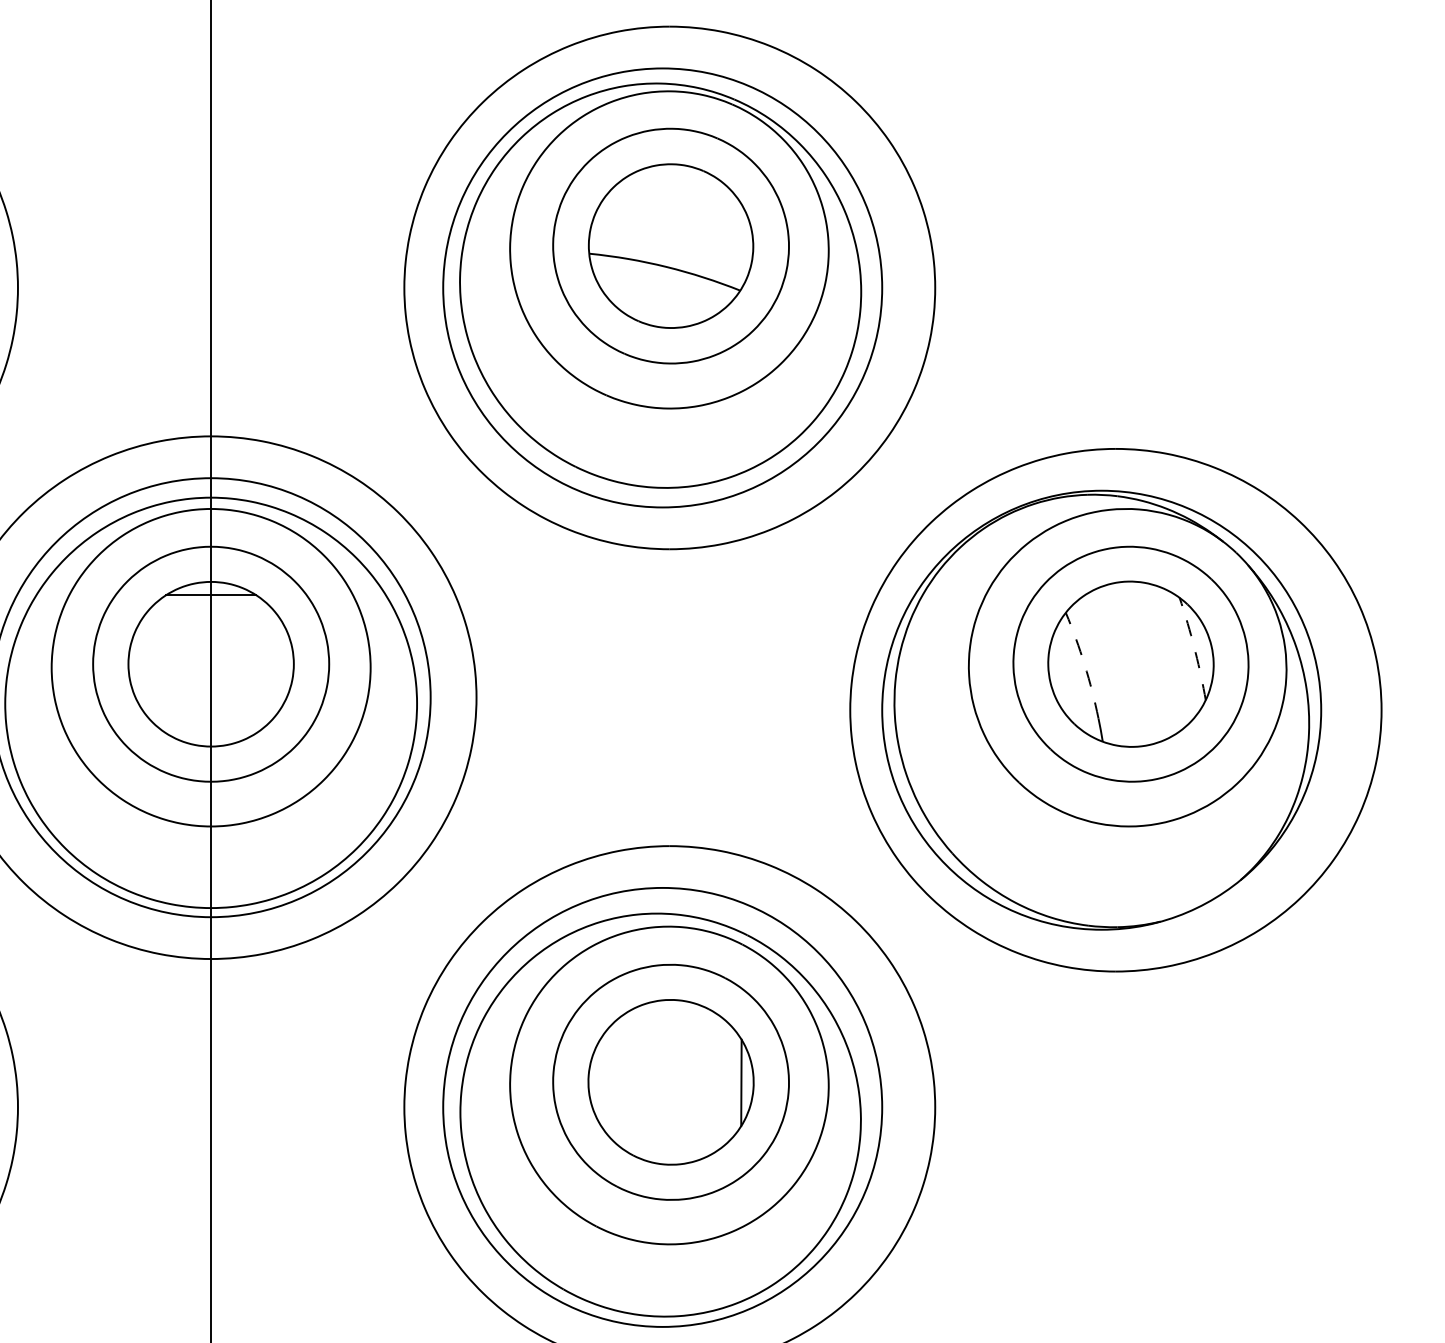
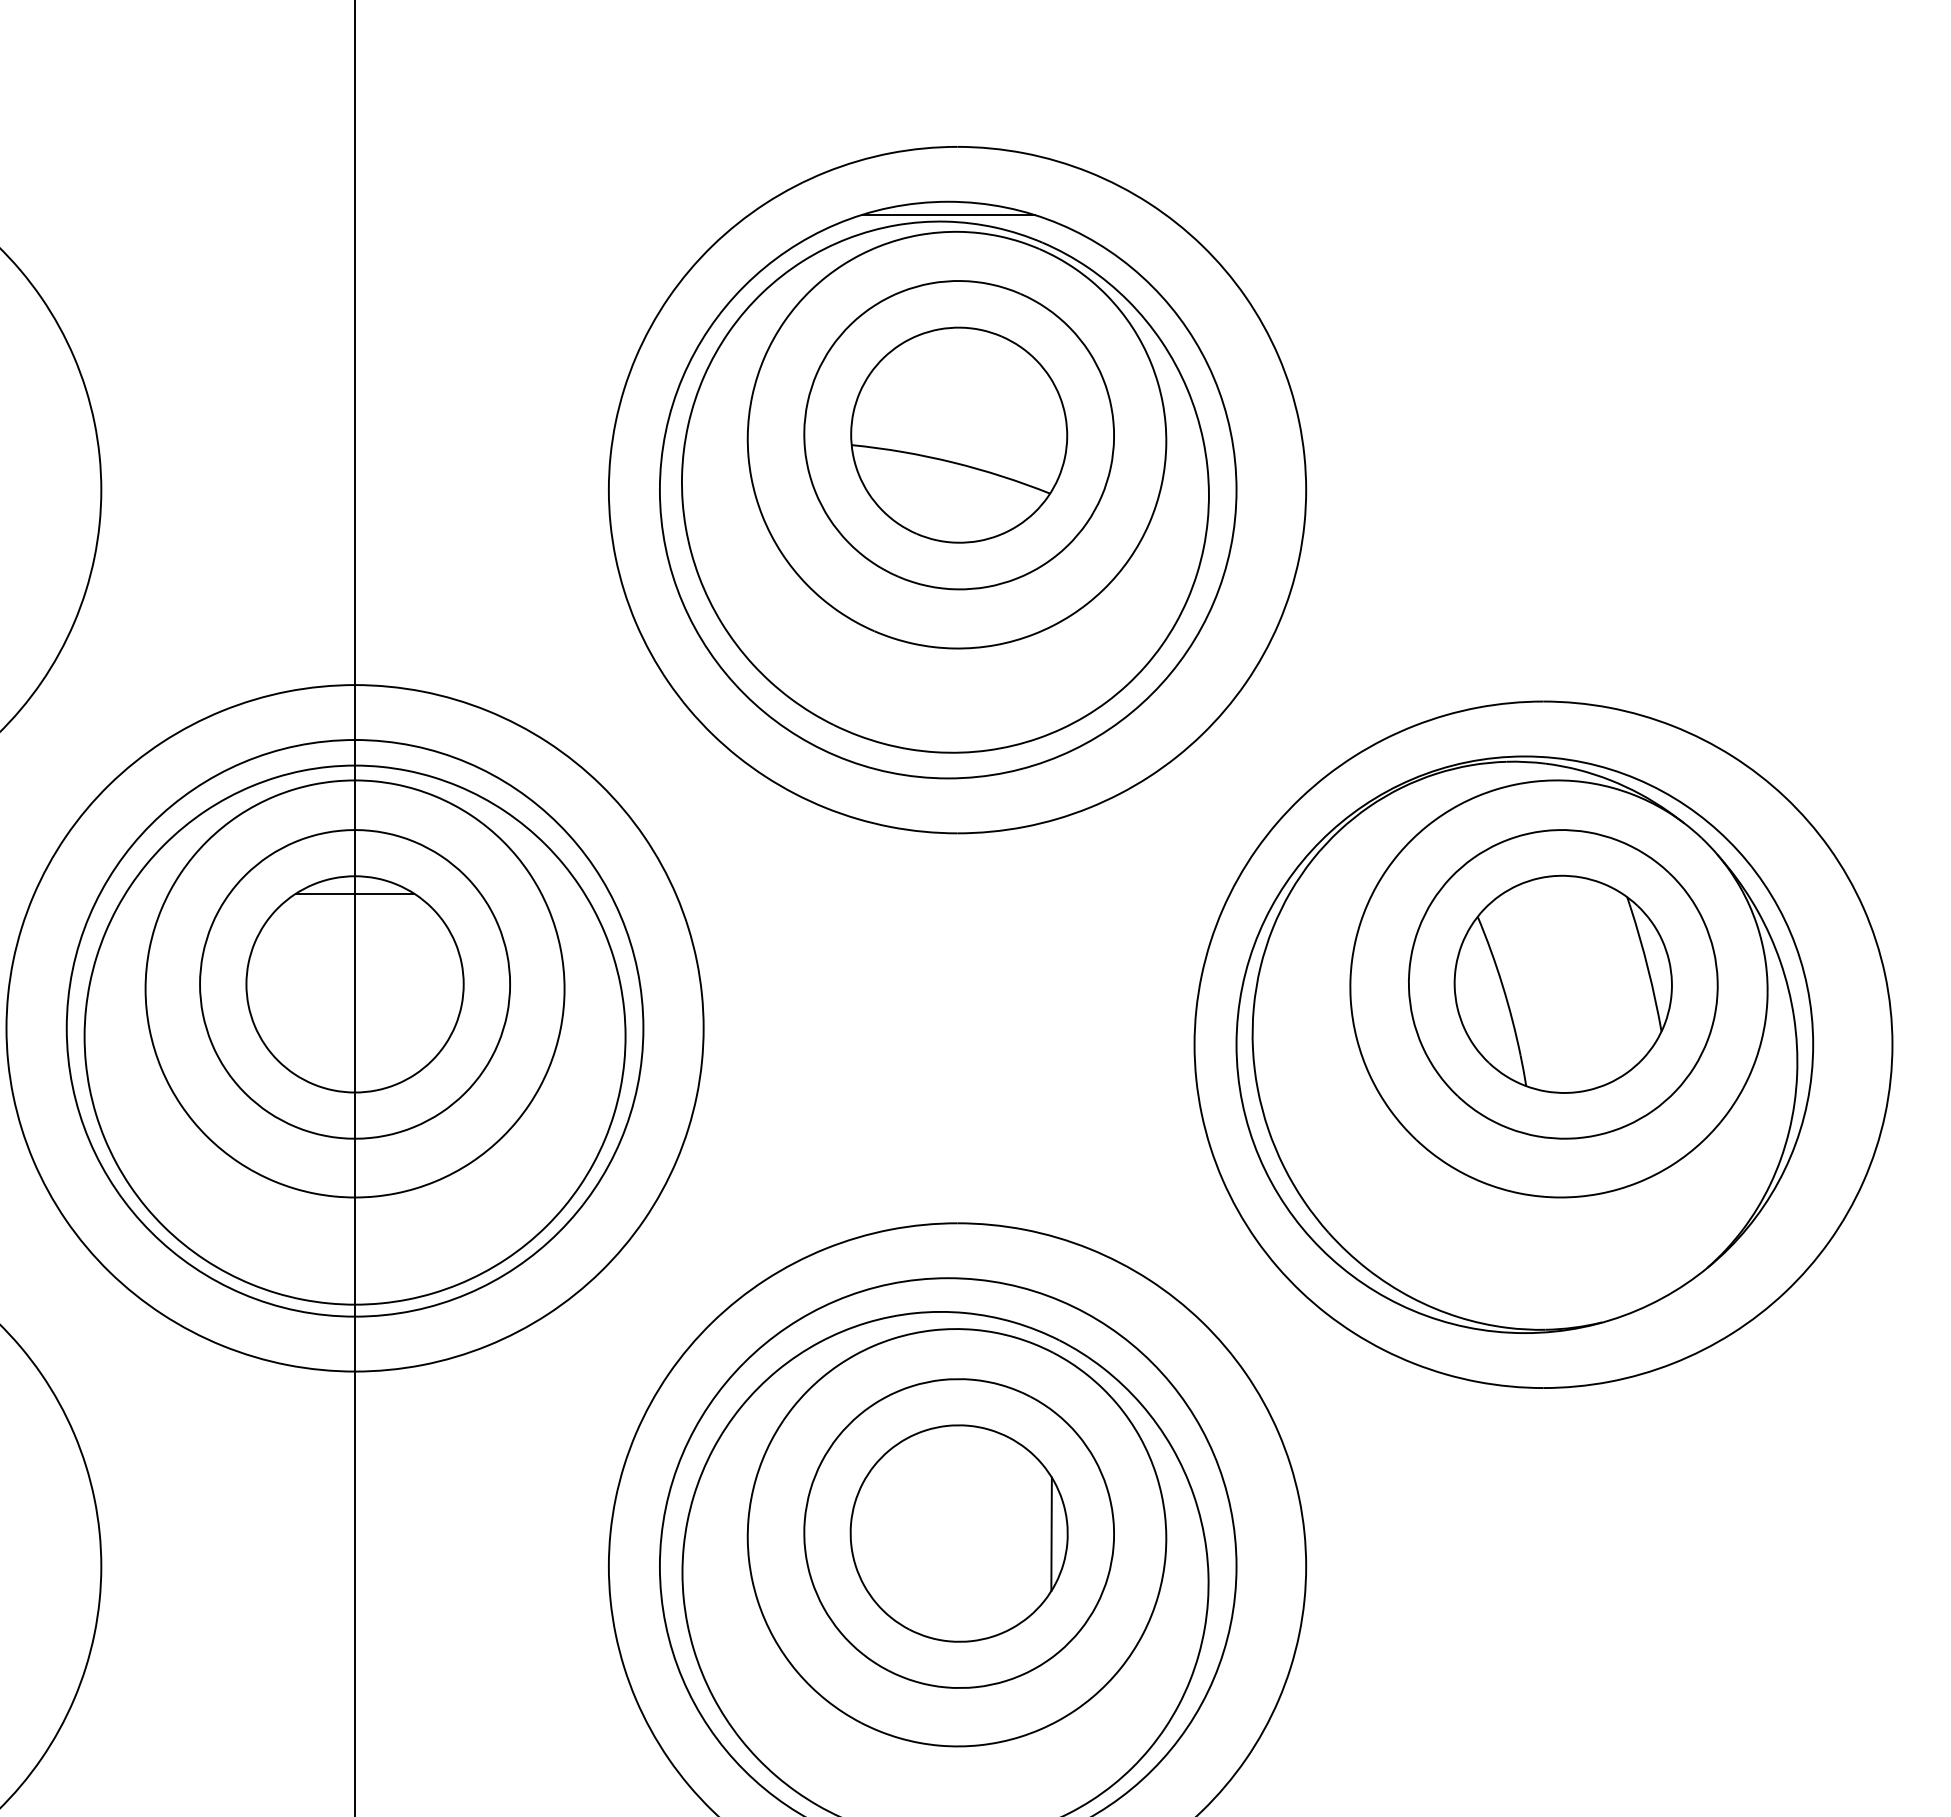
line: (662, 78) -> (947, 215), added
arc: (1195, 652) -> (1648, 969), dashed -> solid
arc: (1084, 665) -> (1502, 985), dashed -> solid

